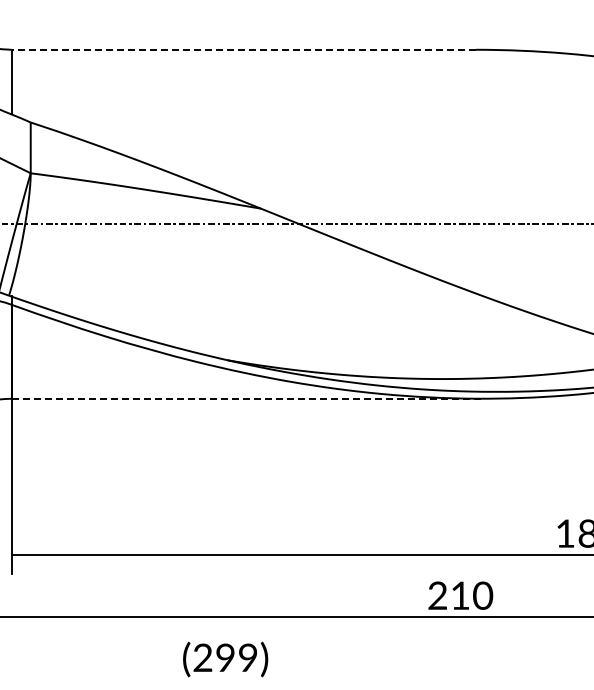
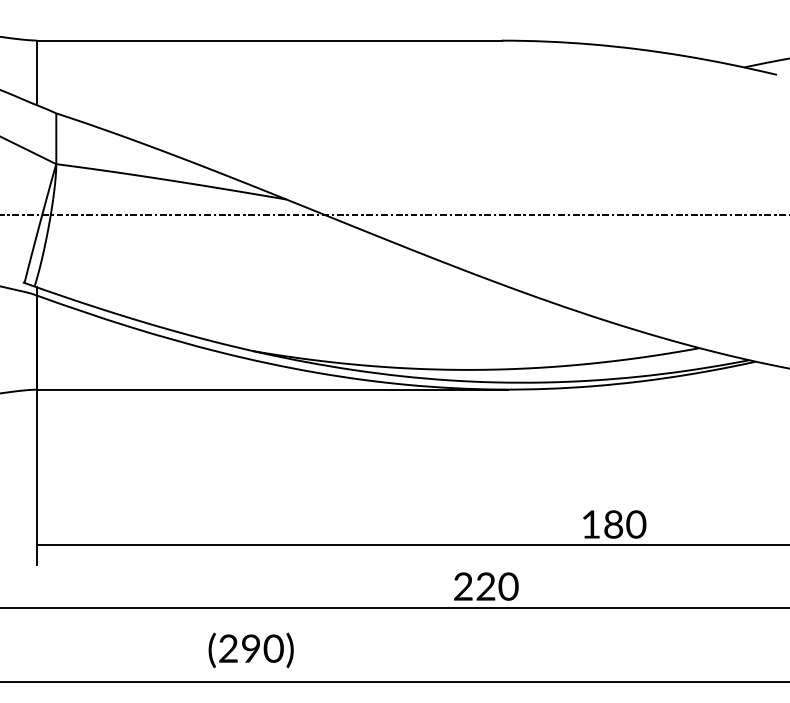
line: (242, 49) -> (268, 40), dashed -> solid
line: (246, 398) -> (272, 389), dashed -> solid
text: (459, 595) -> (485, 586), 210 -> 220
text: (247, 658) -> (273, 649), (299) -> (290)

